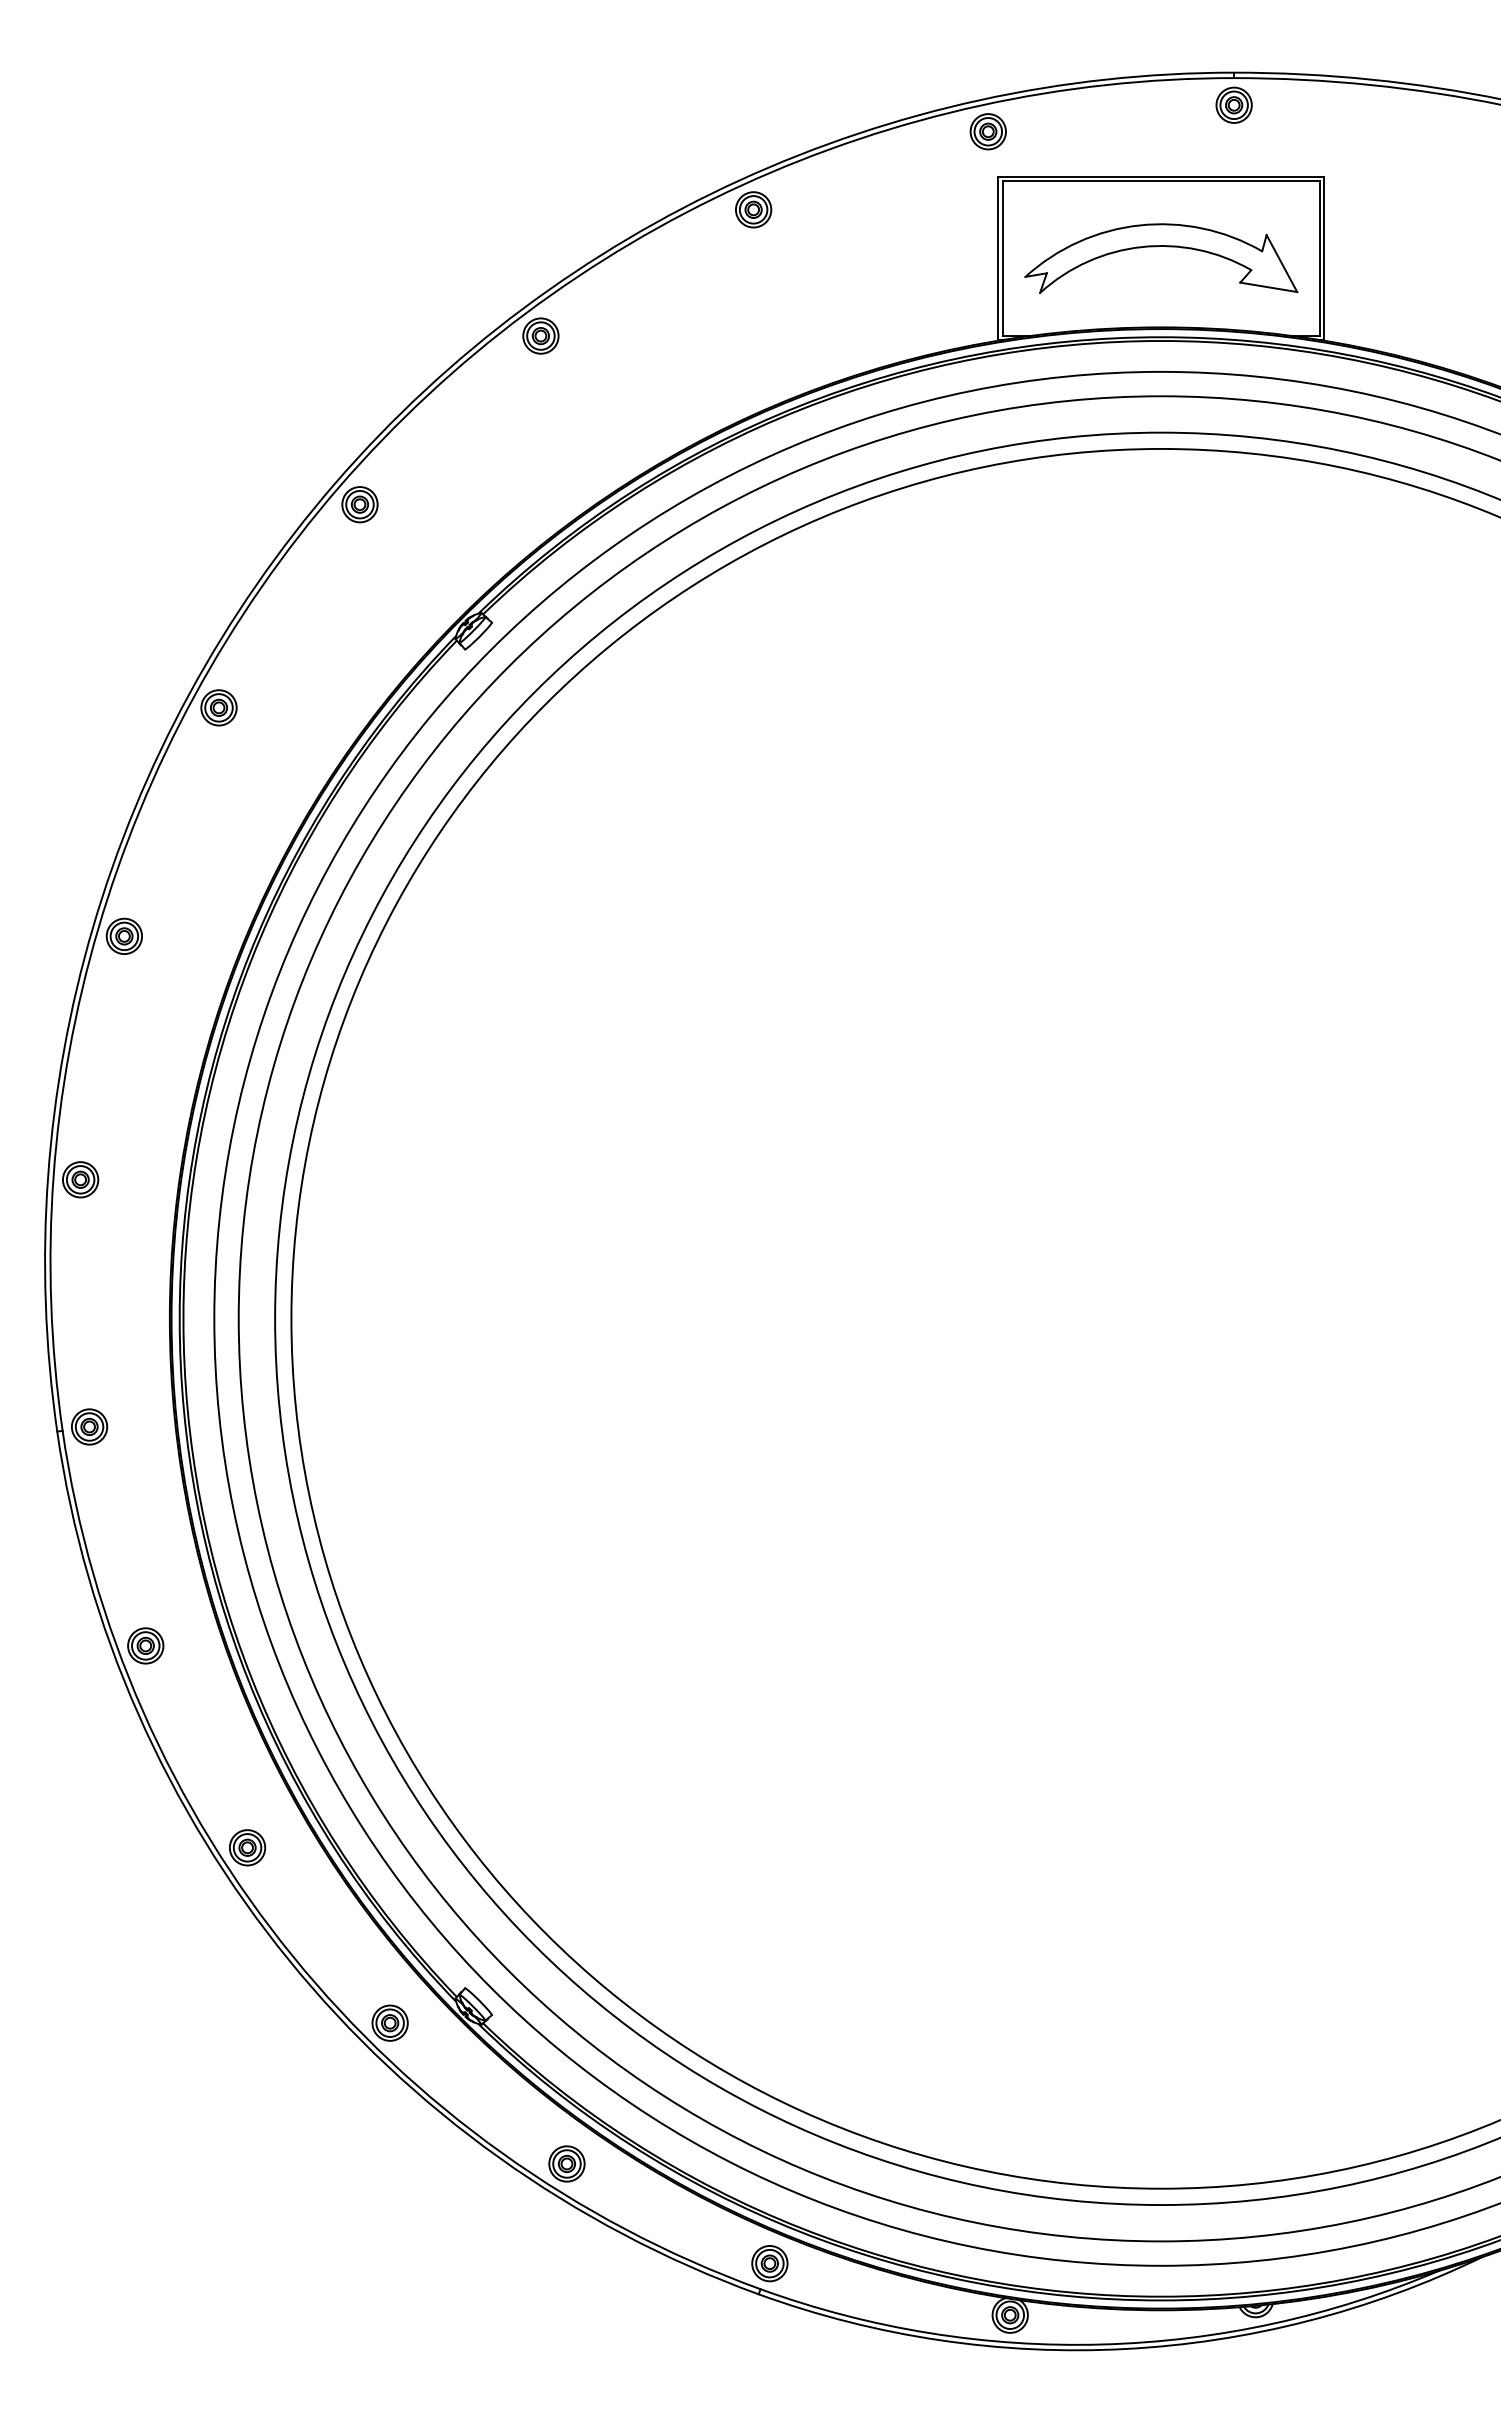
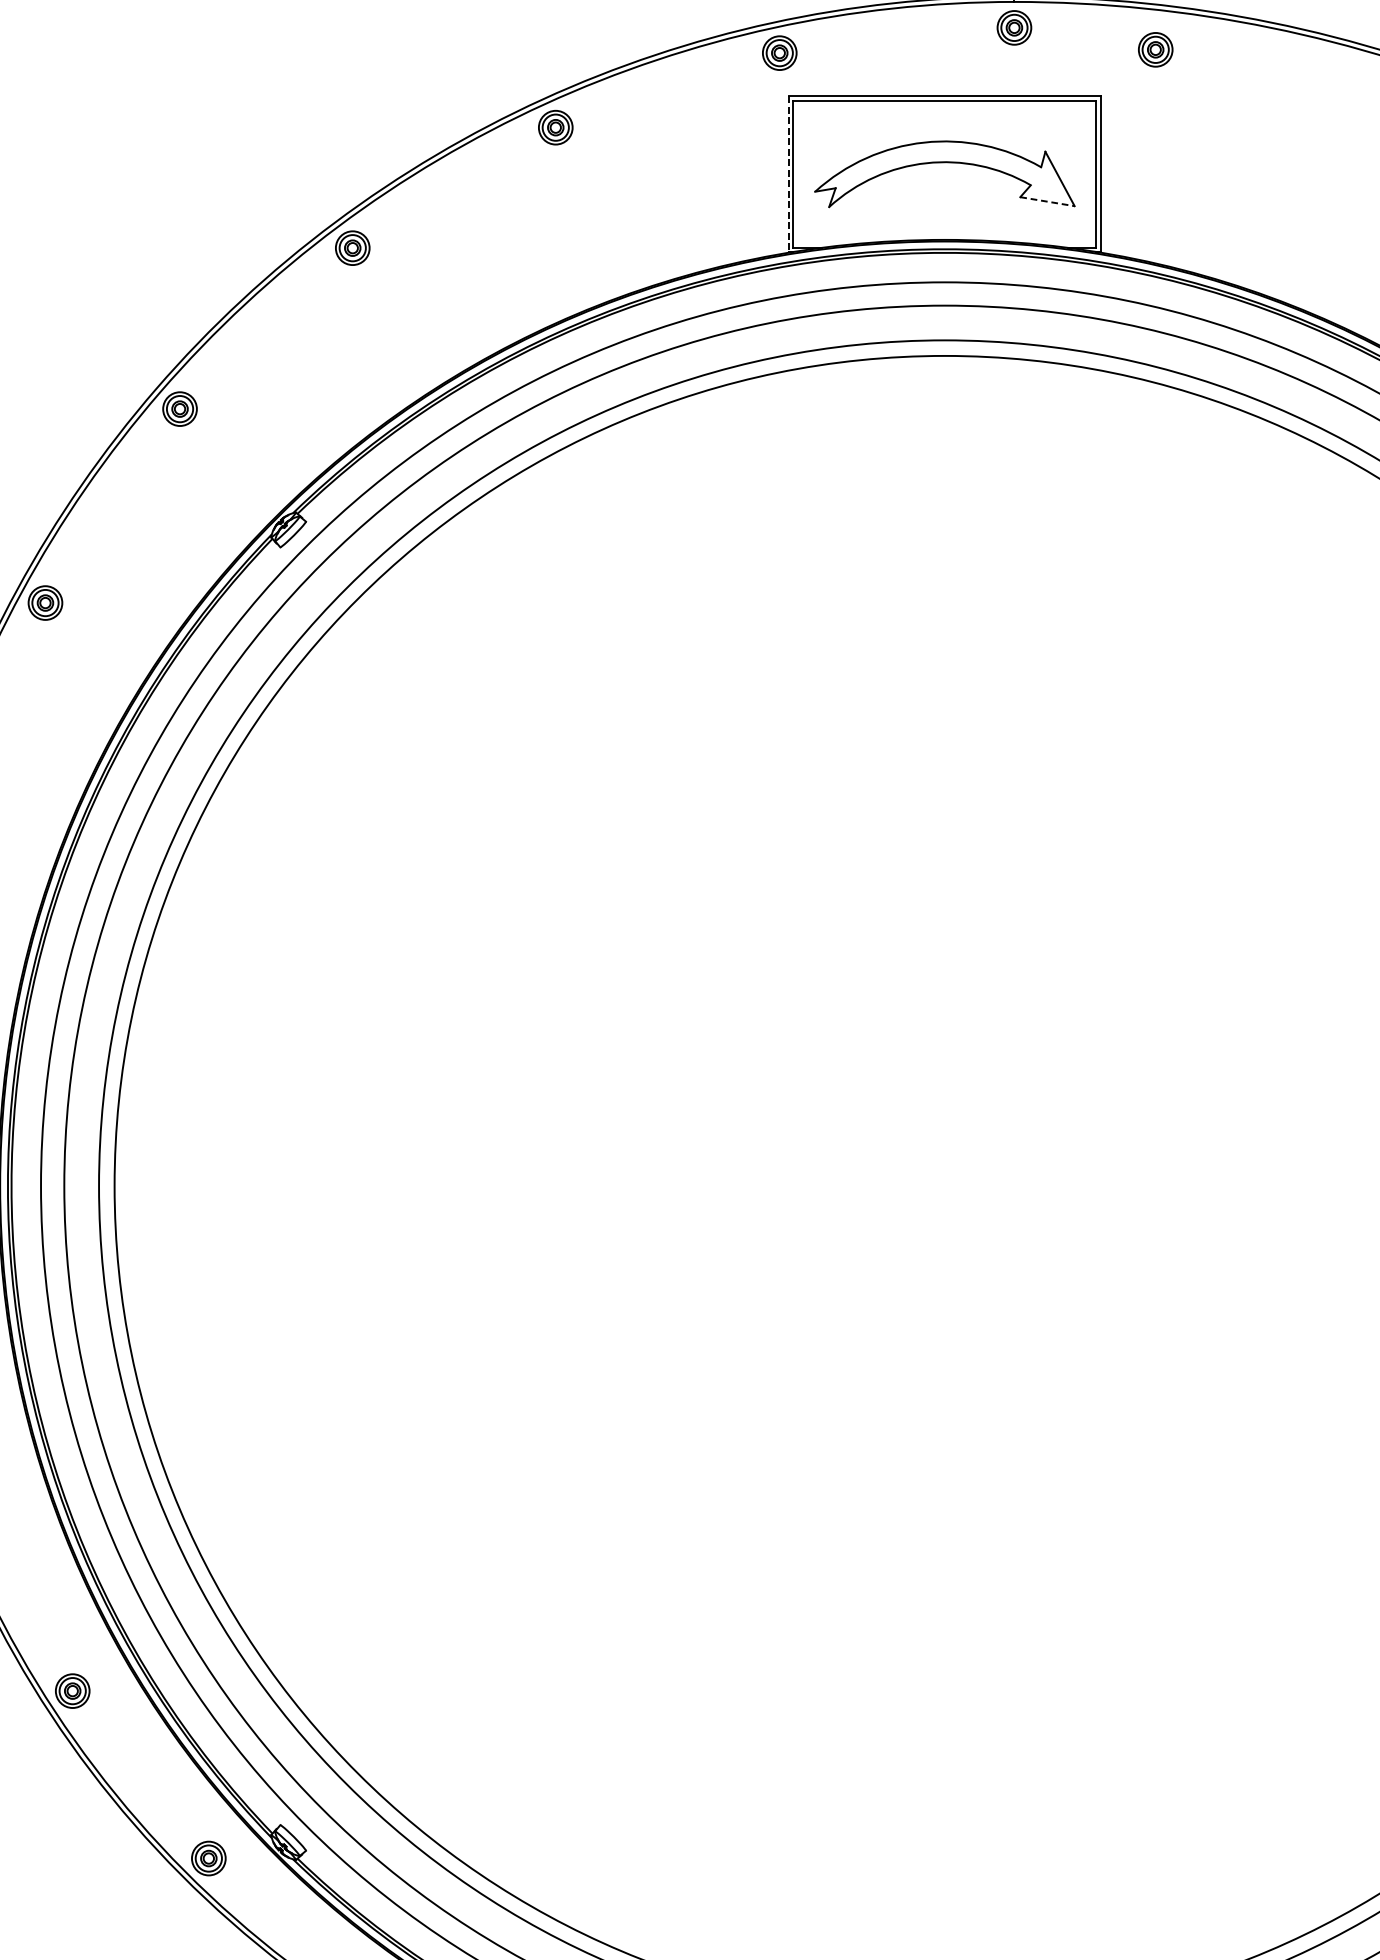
part: (1381, 127) -> (1155, 49), added
line: (998, 258) -> (789, 174), solid -> dashed
line: (1268, 287) -> (1047, 201), solid -> dashed

